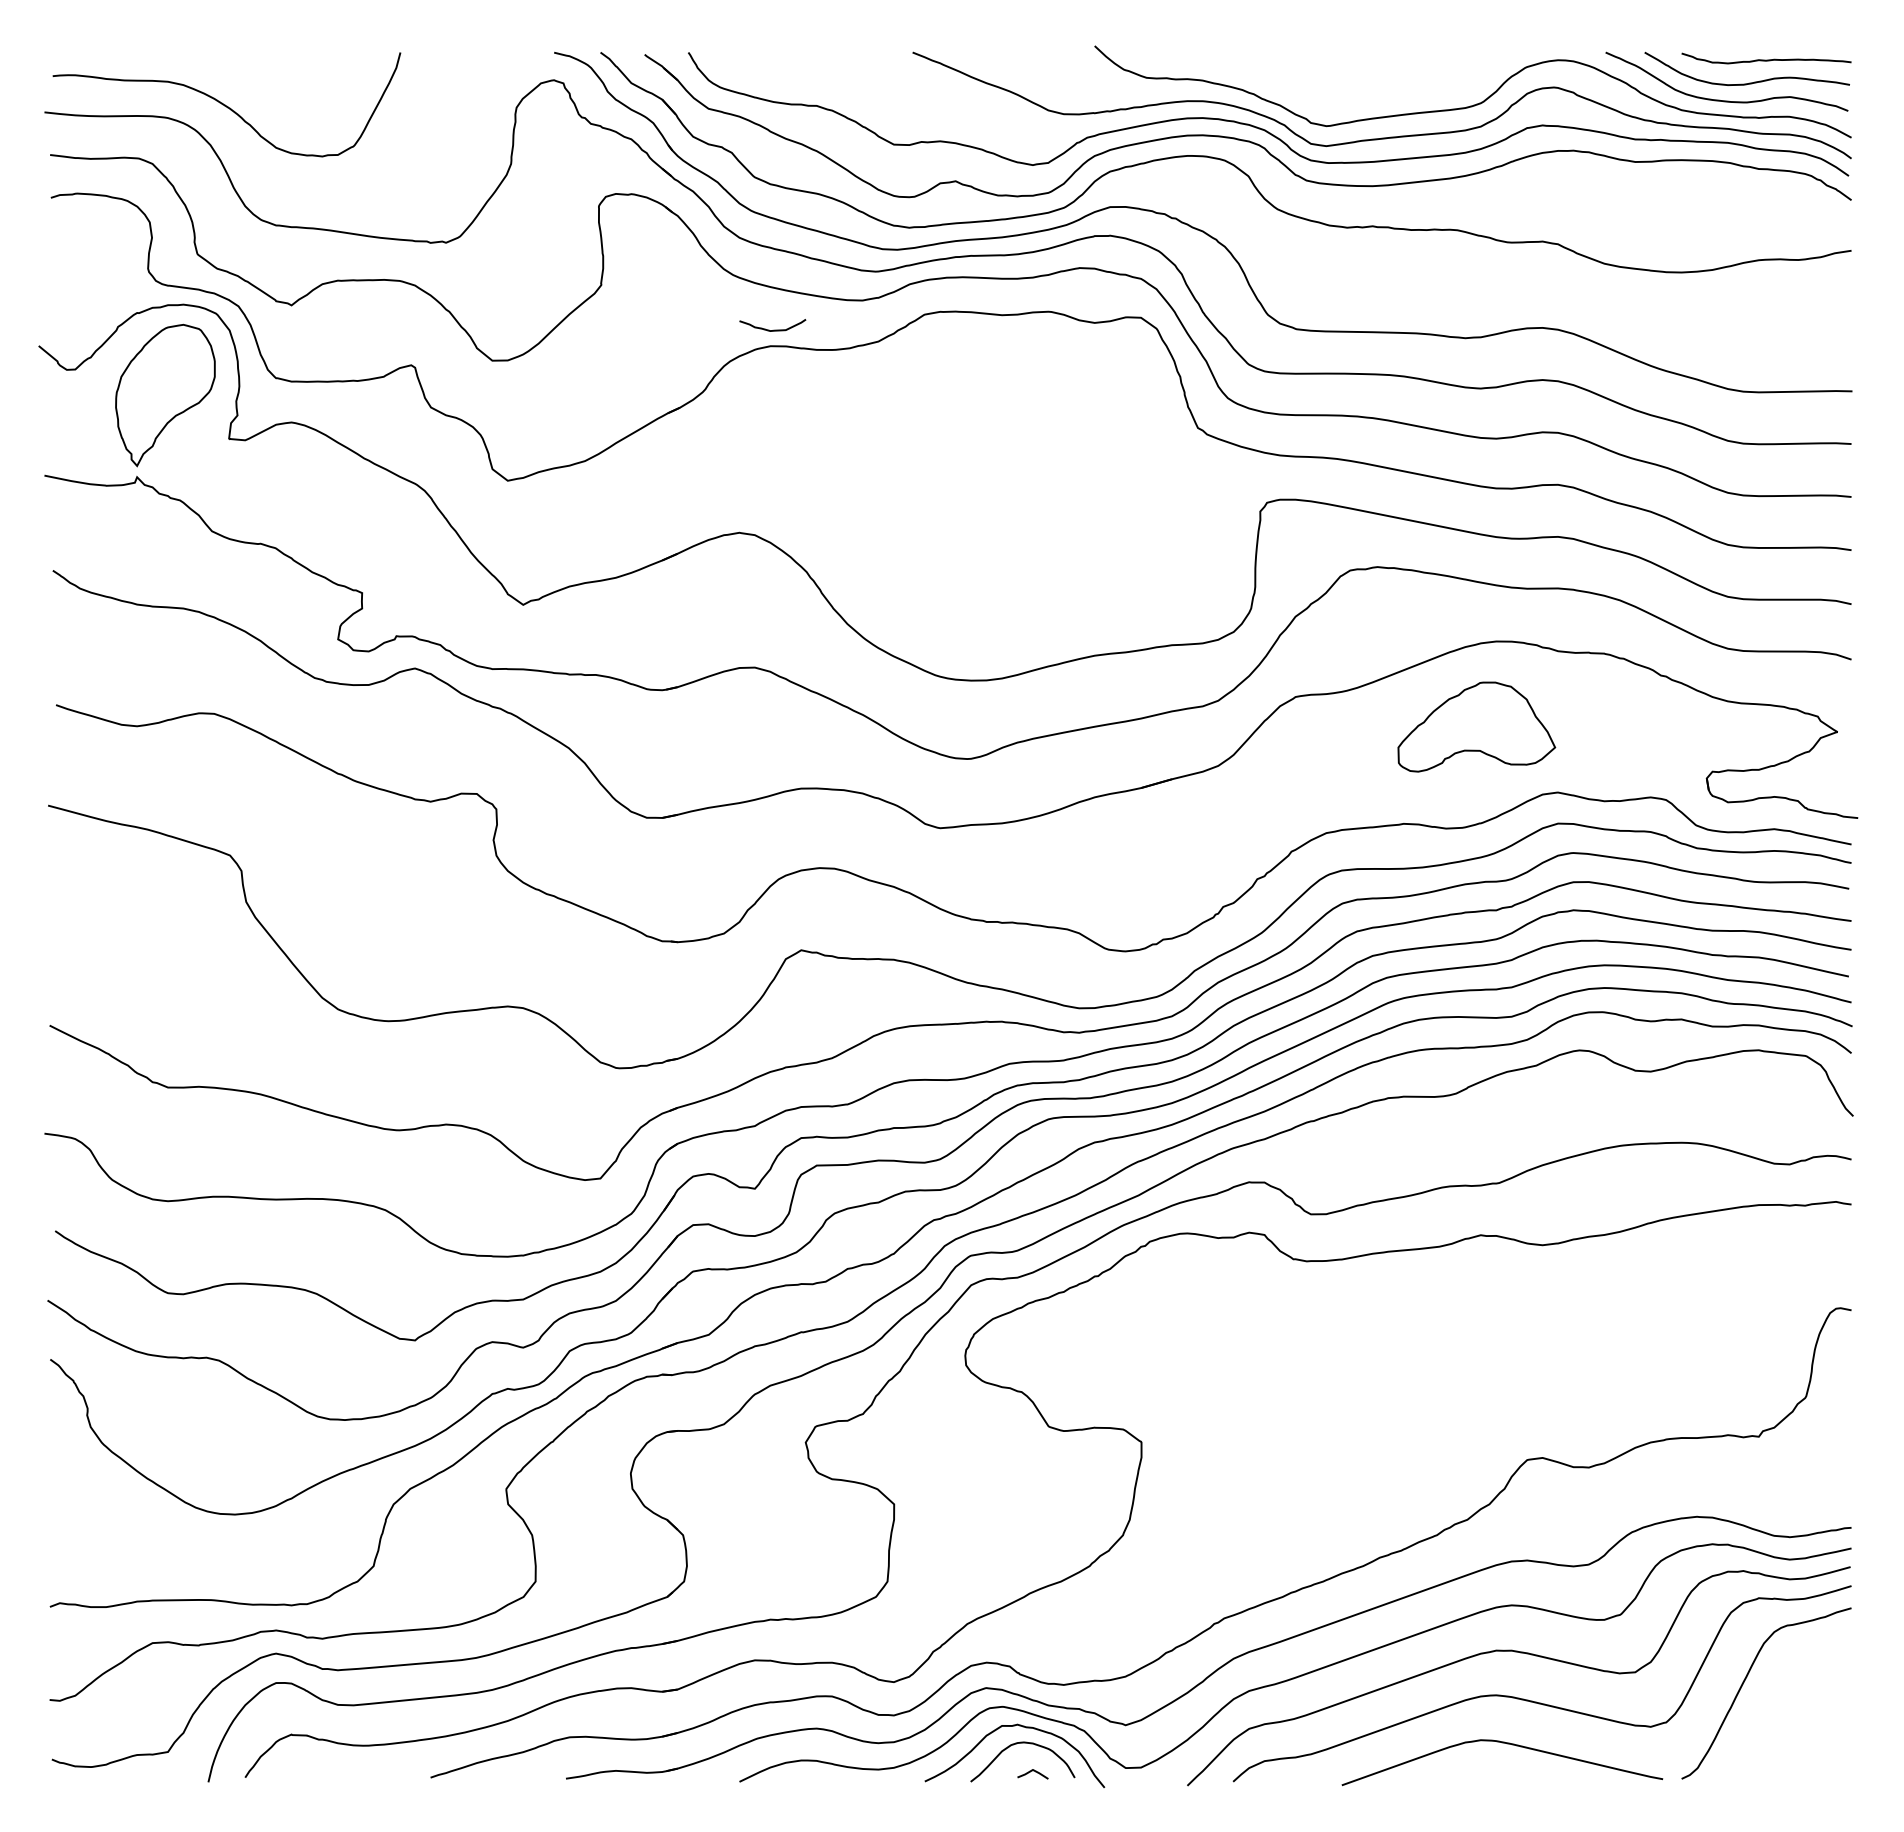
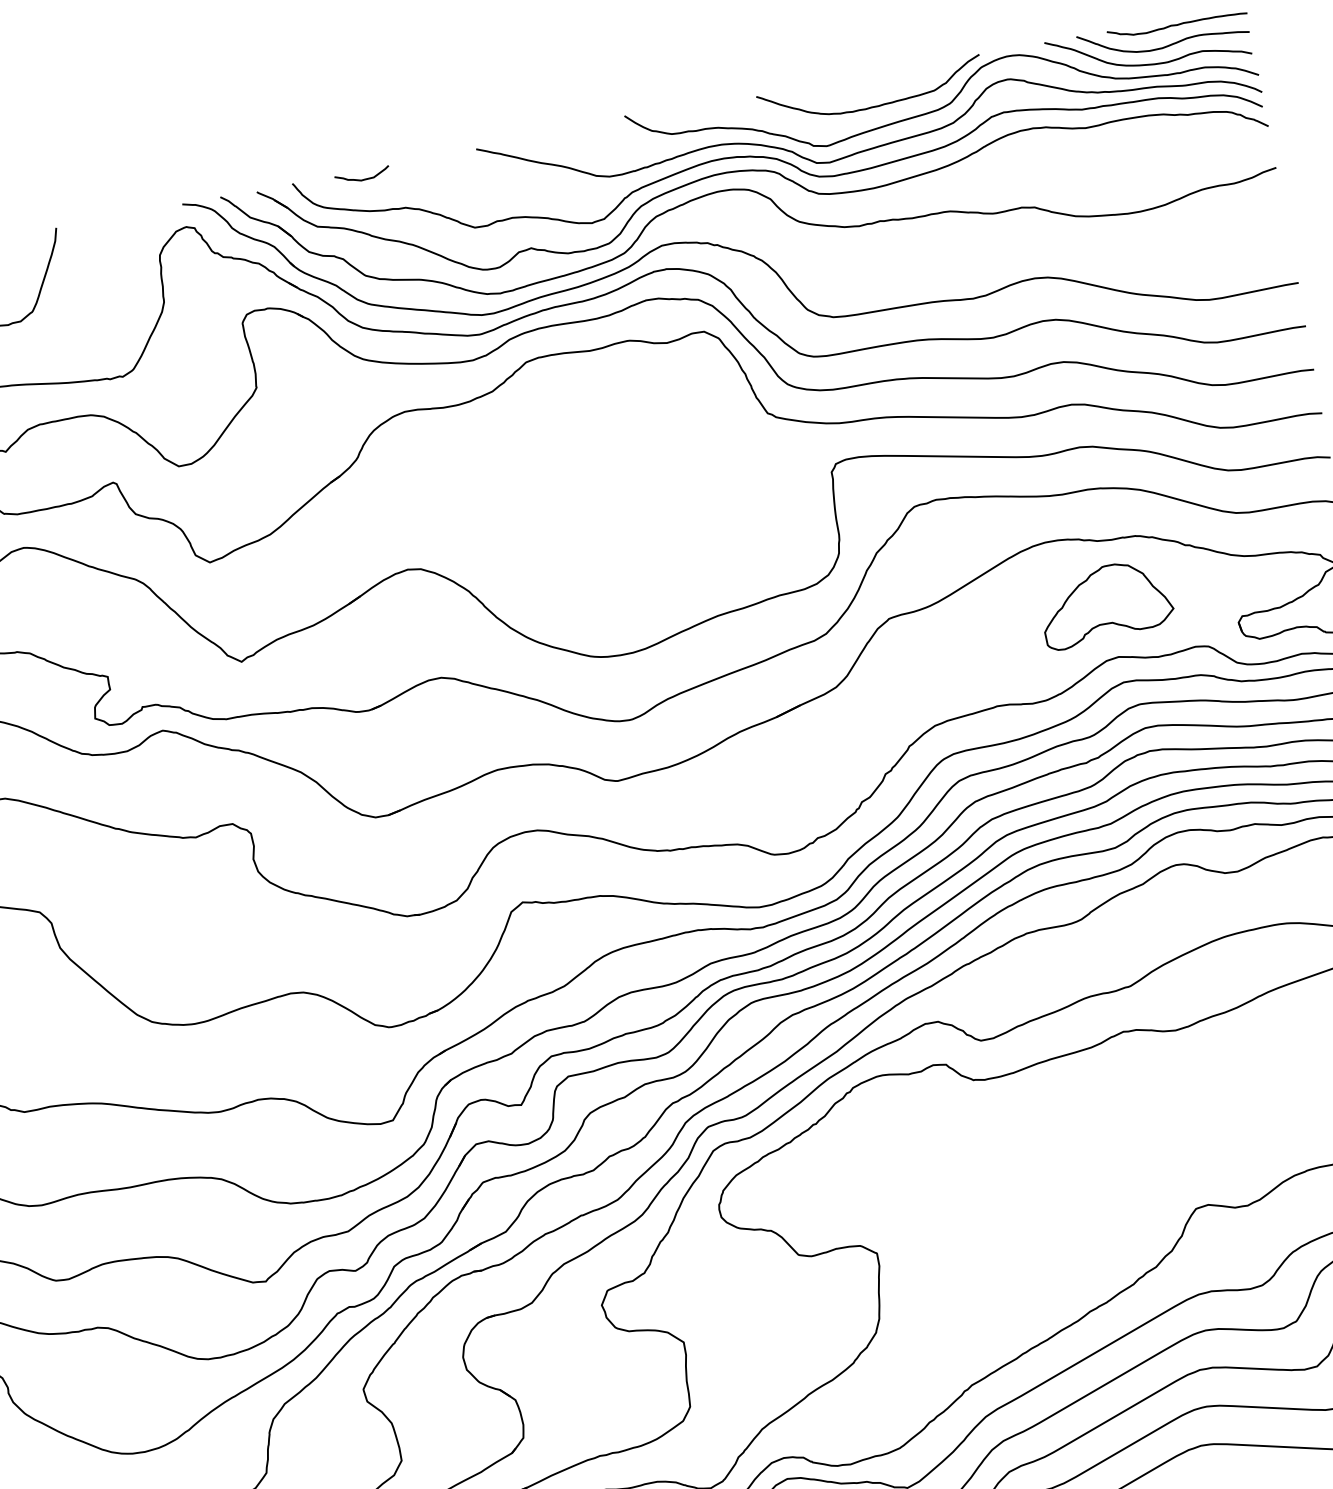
curve: (1390, 89) -> (873, 106), added
curve: (773, 329) -> (363, 178), moved
part: (1476, 726) -> (1105, 603), moved

